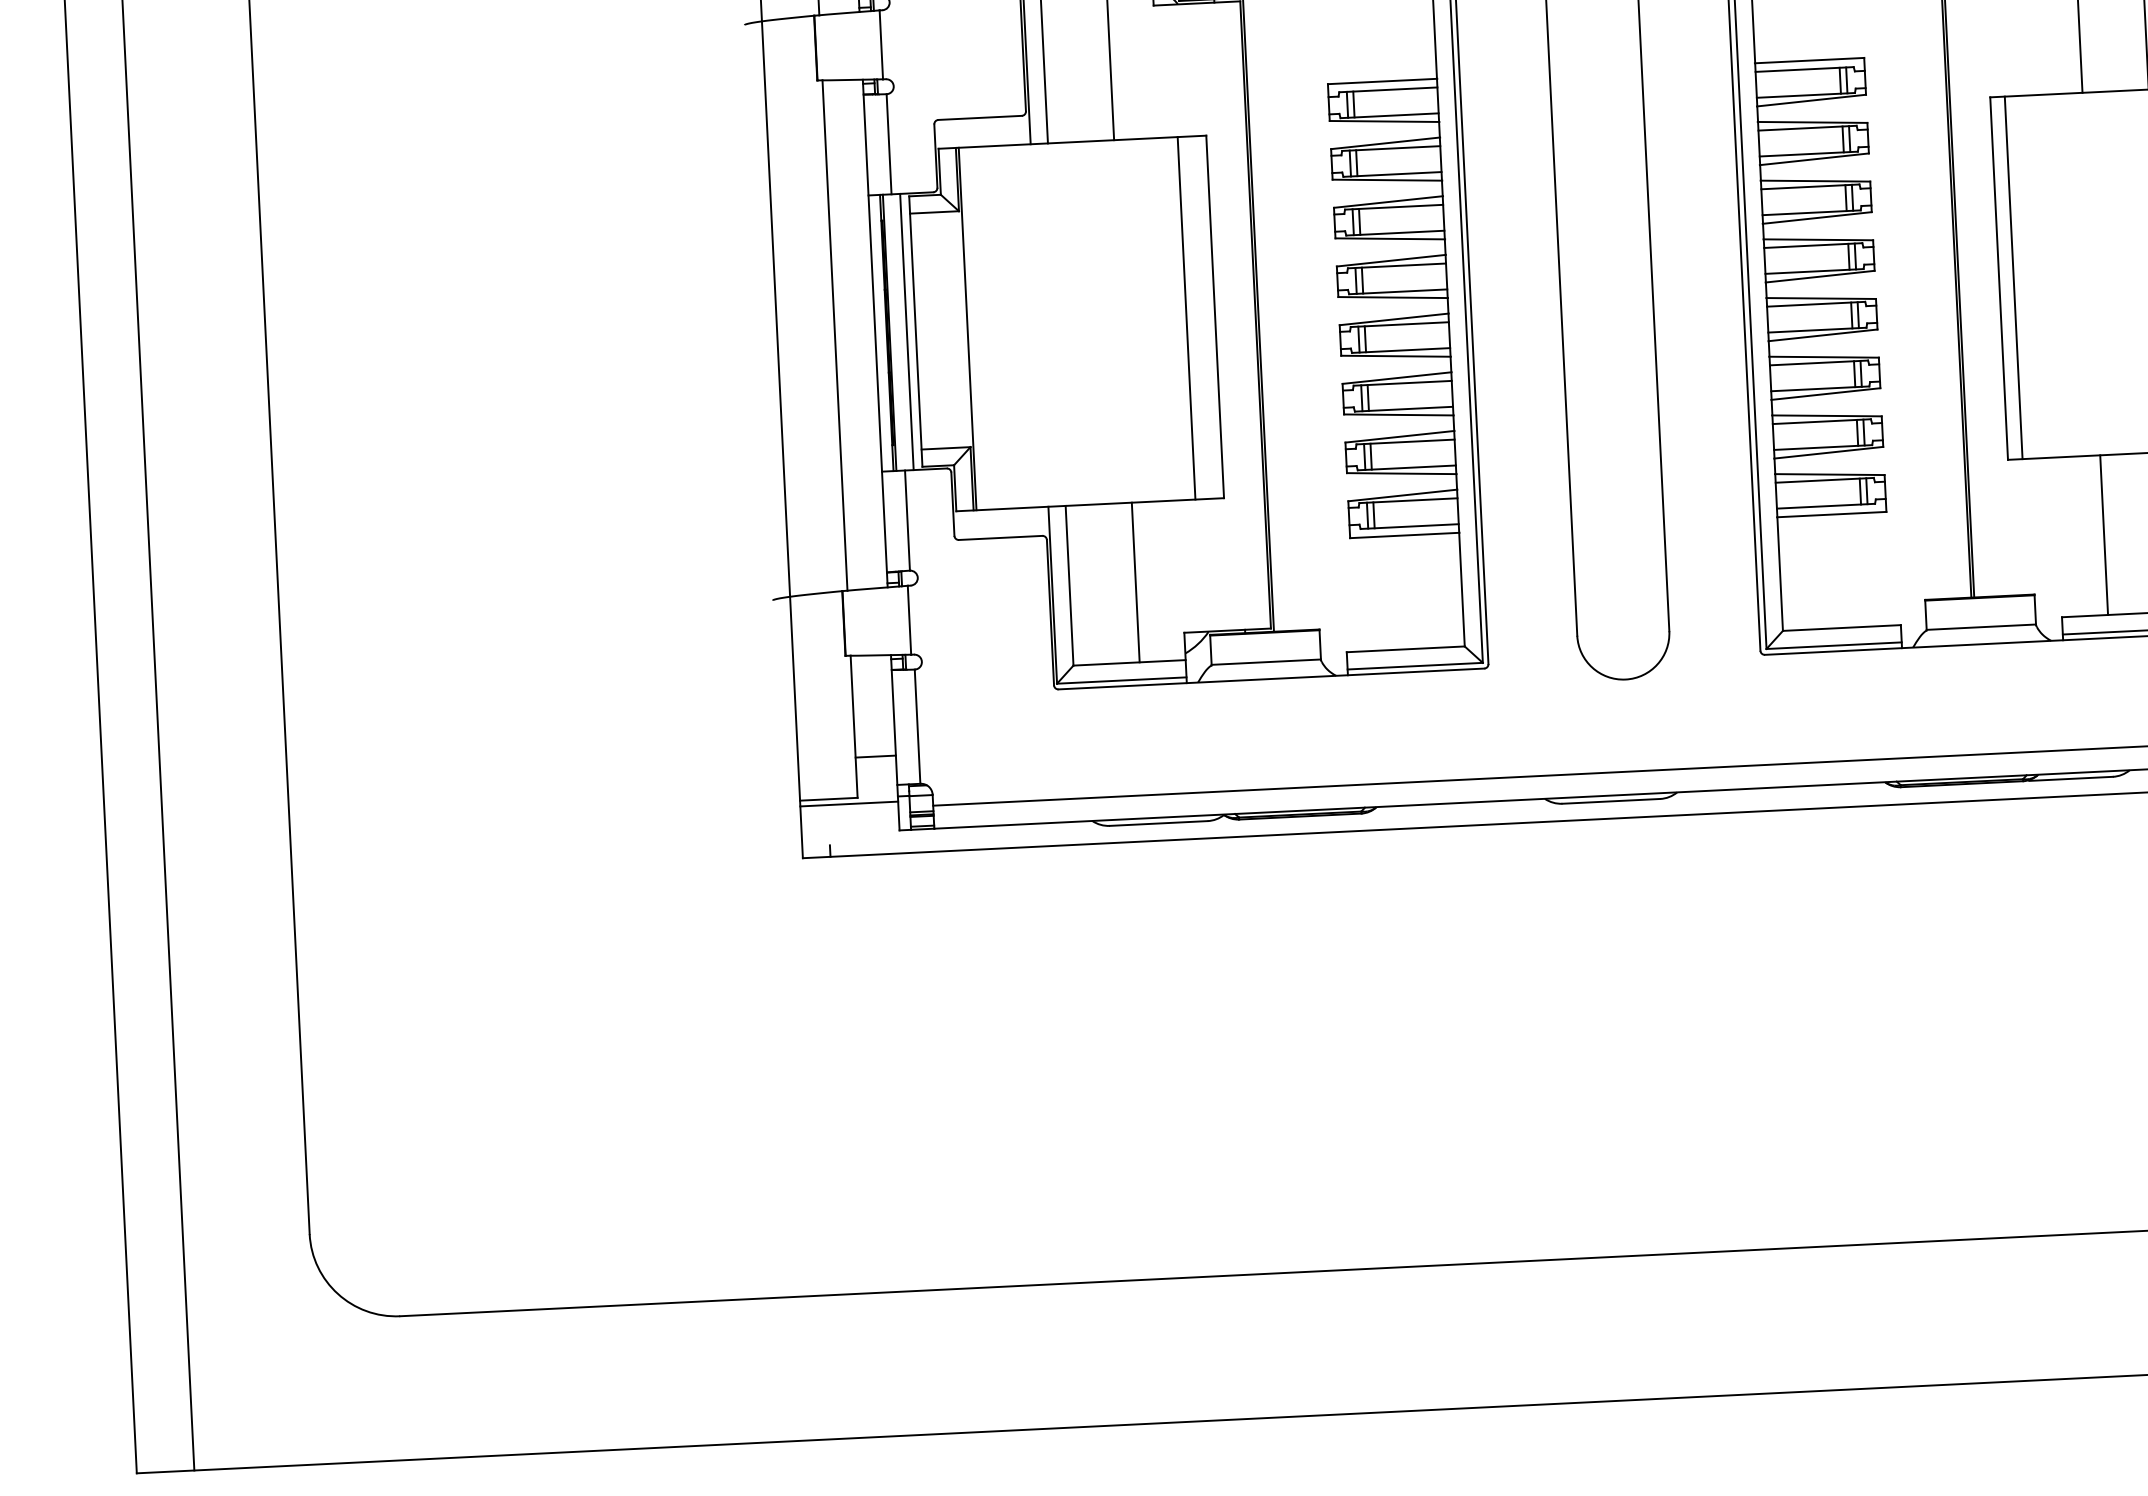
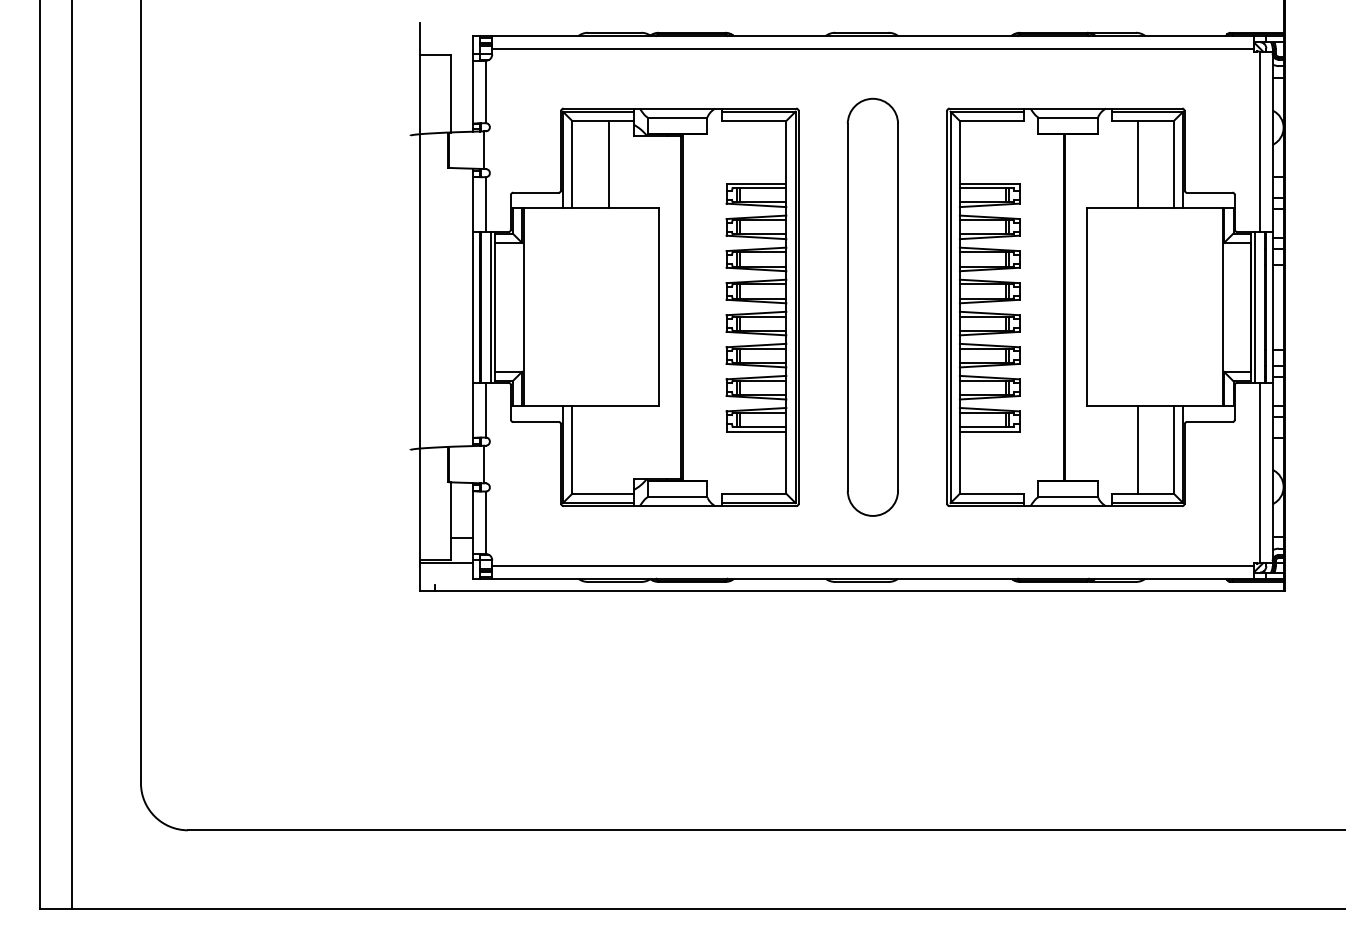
line: (2014, 278) -> (1095, 307), removed
line: (1186, 318) -> (643, 307), removed
line: (835, 333) -> (451, 306), removed
line: (1135, 581) -> (608, 449), removed

